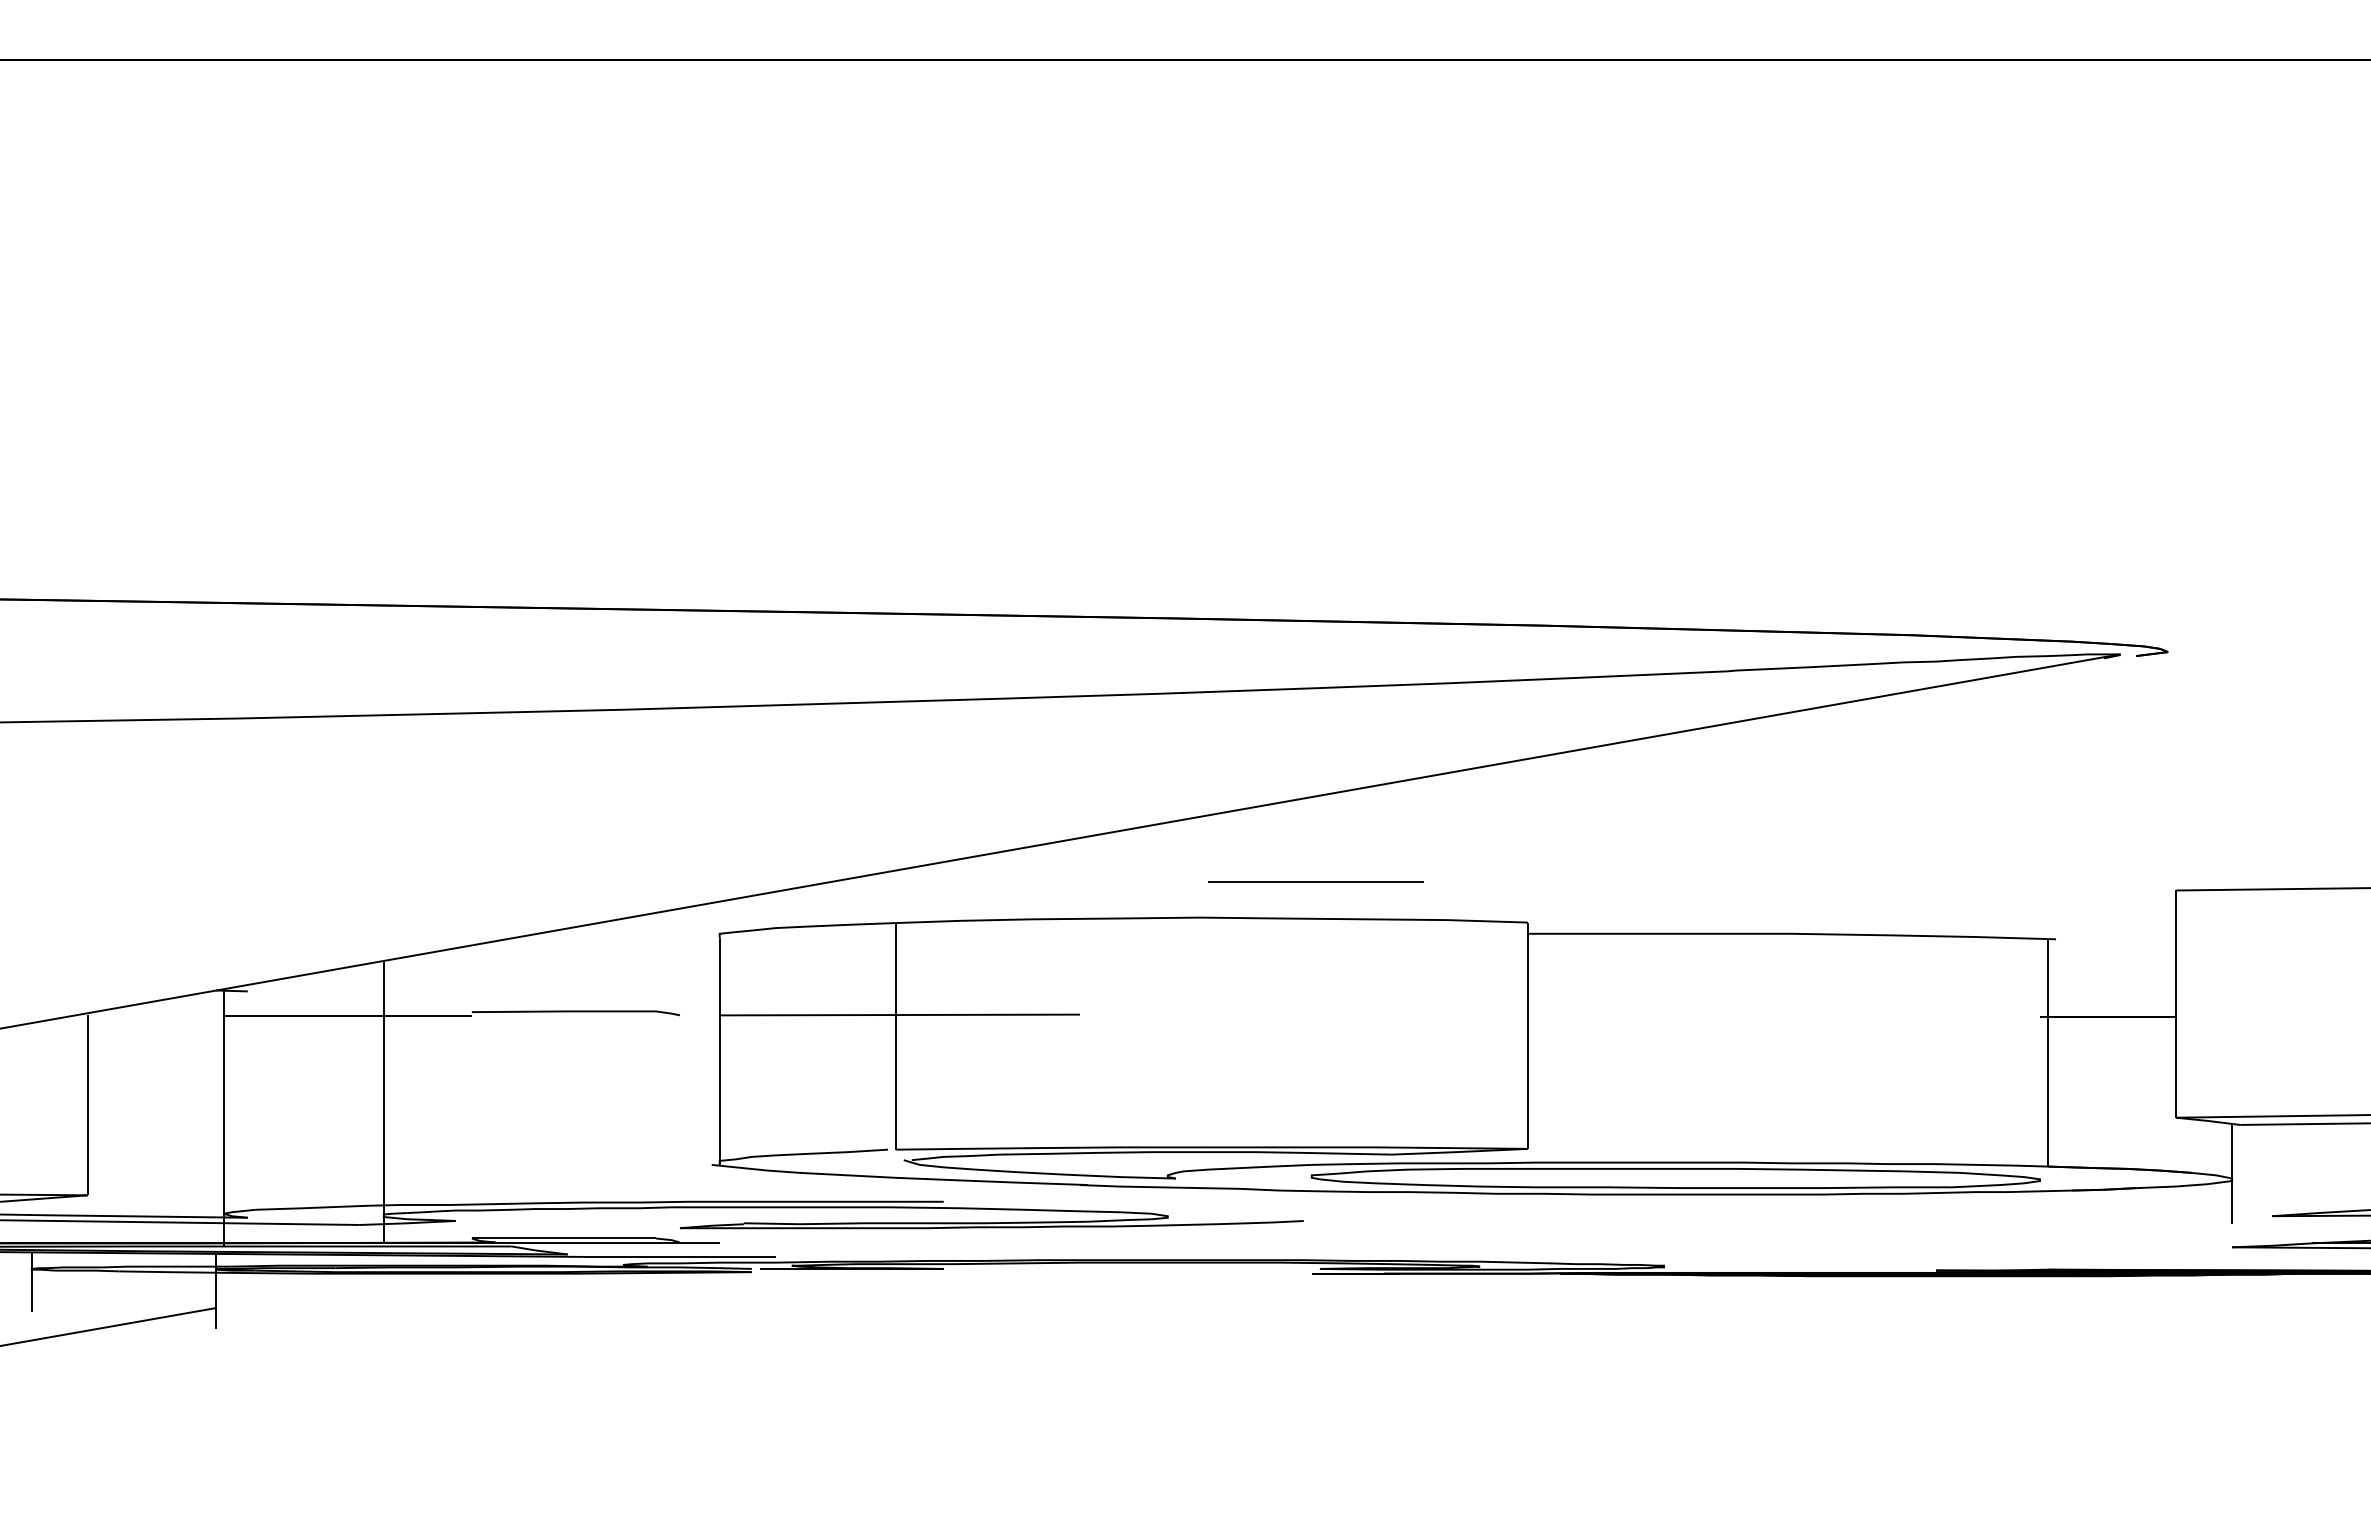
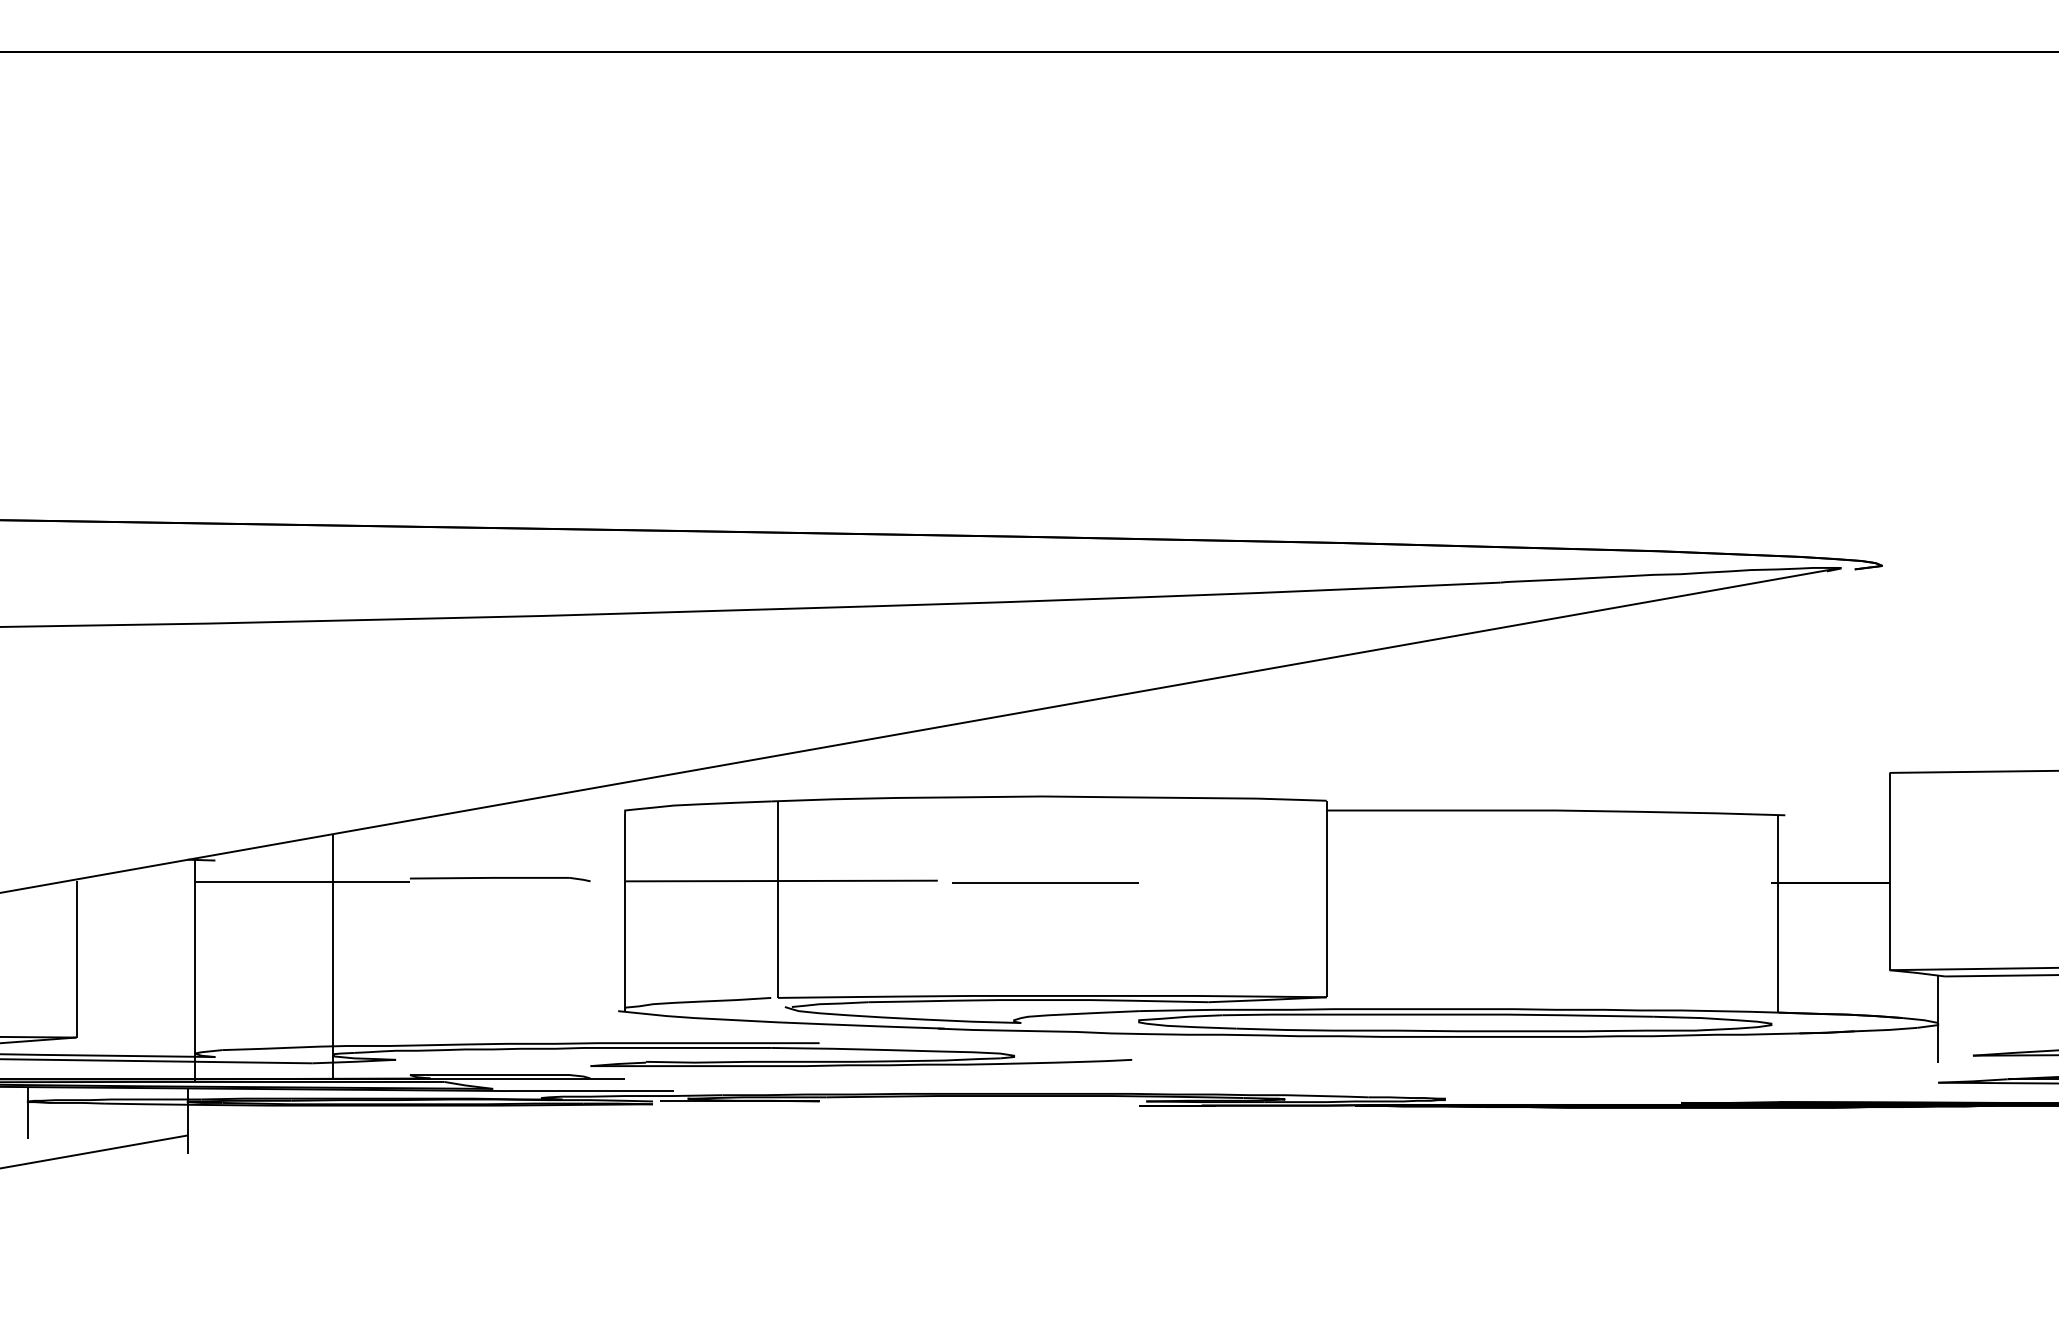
line: (1315, 881) -> (1045, 882), moved

